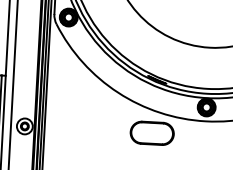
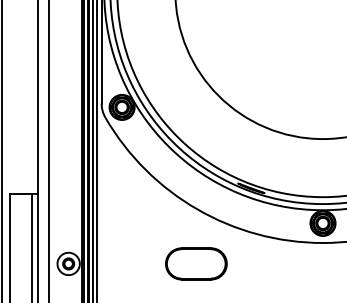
part: (152, 133) -> (196, 263), moved

